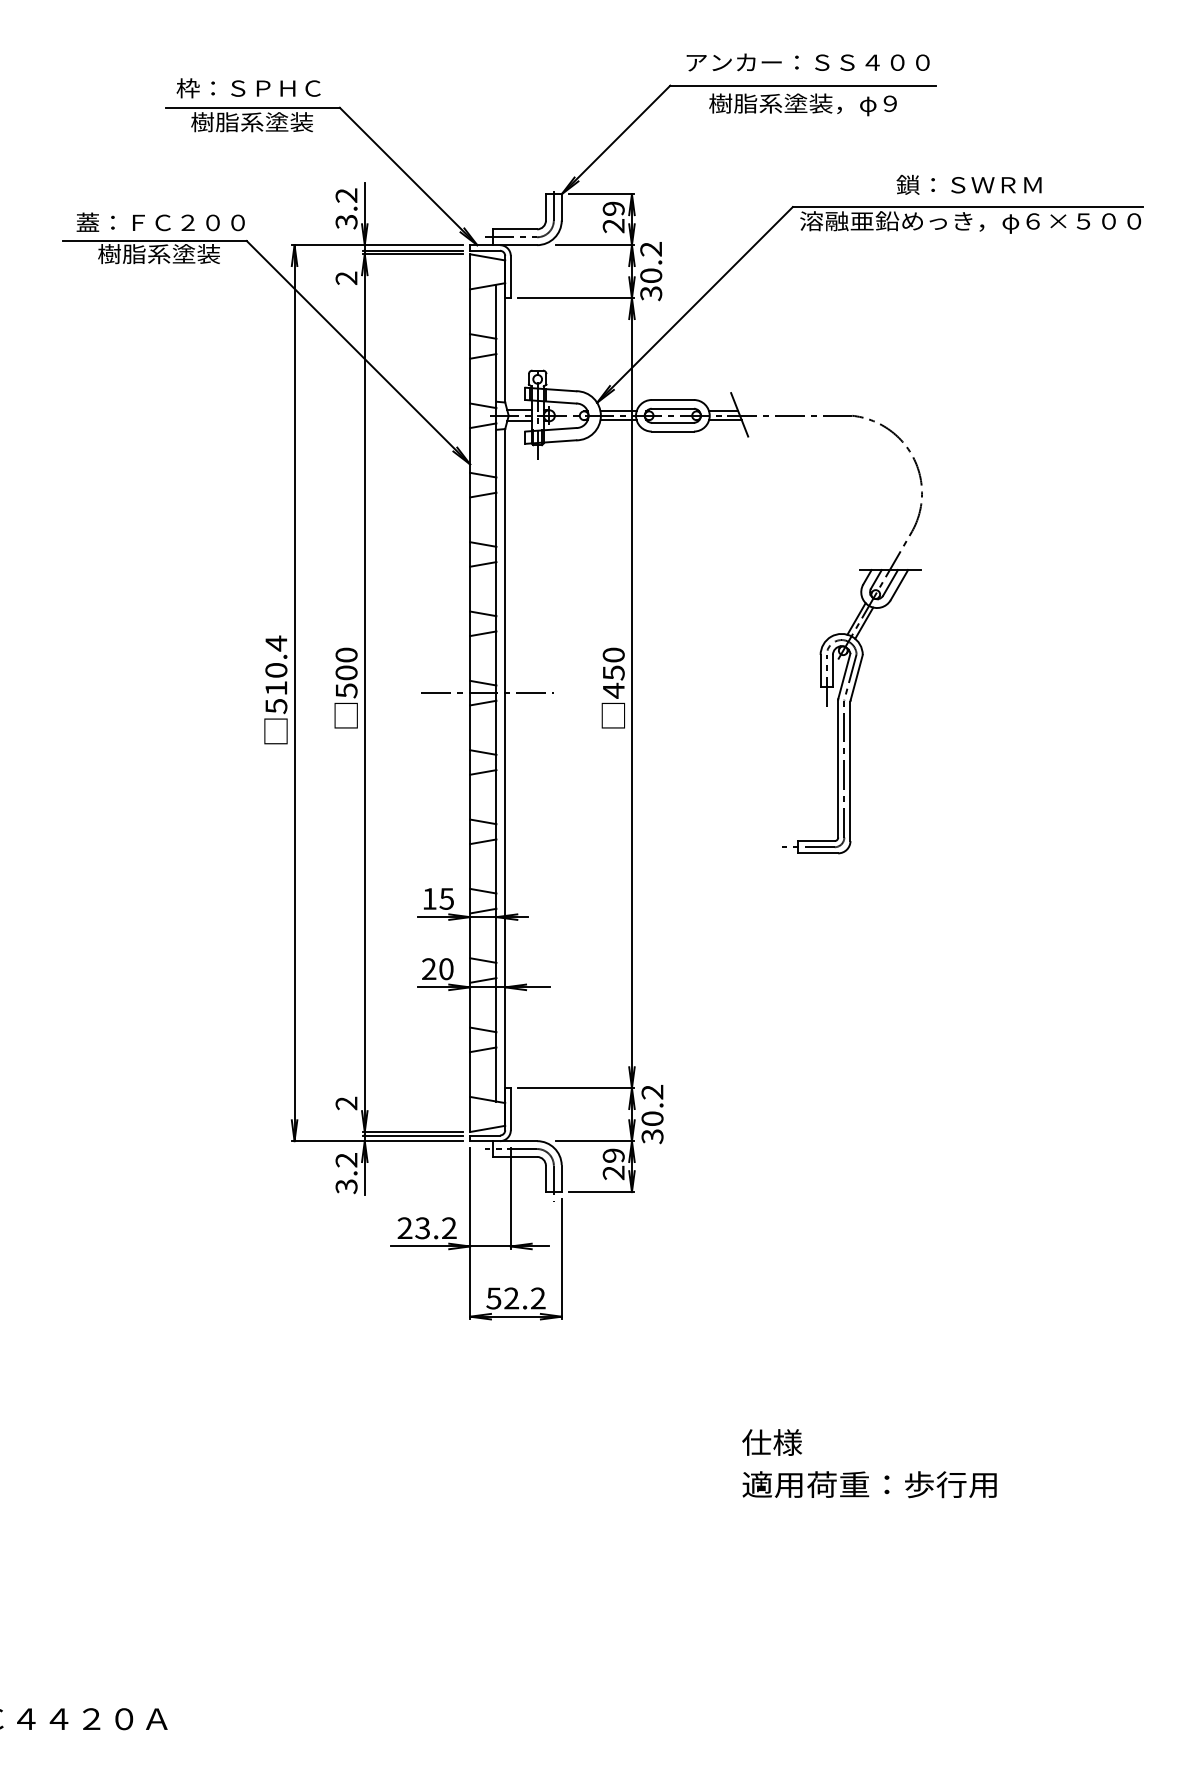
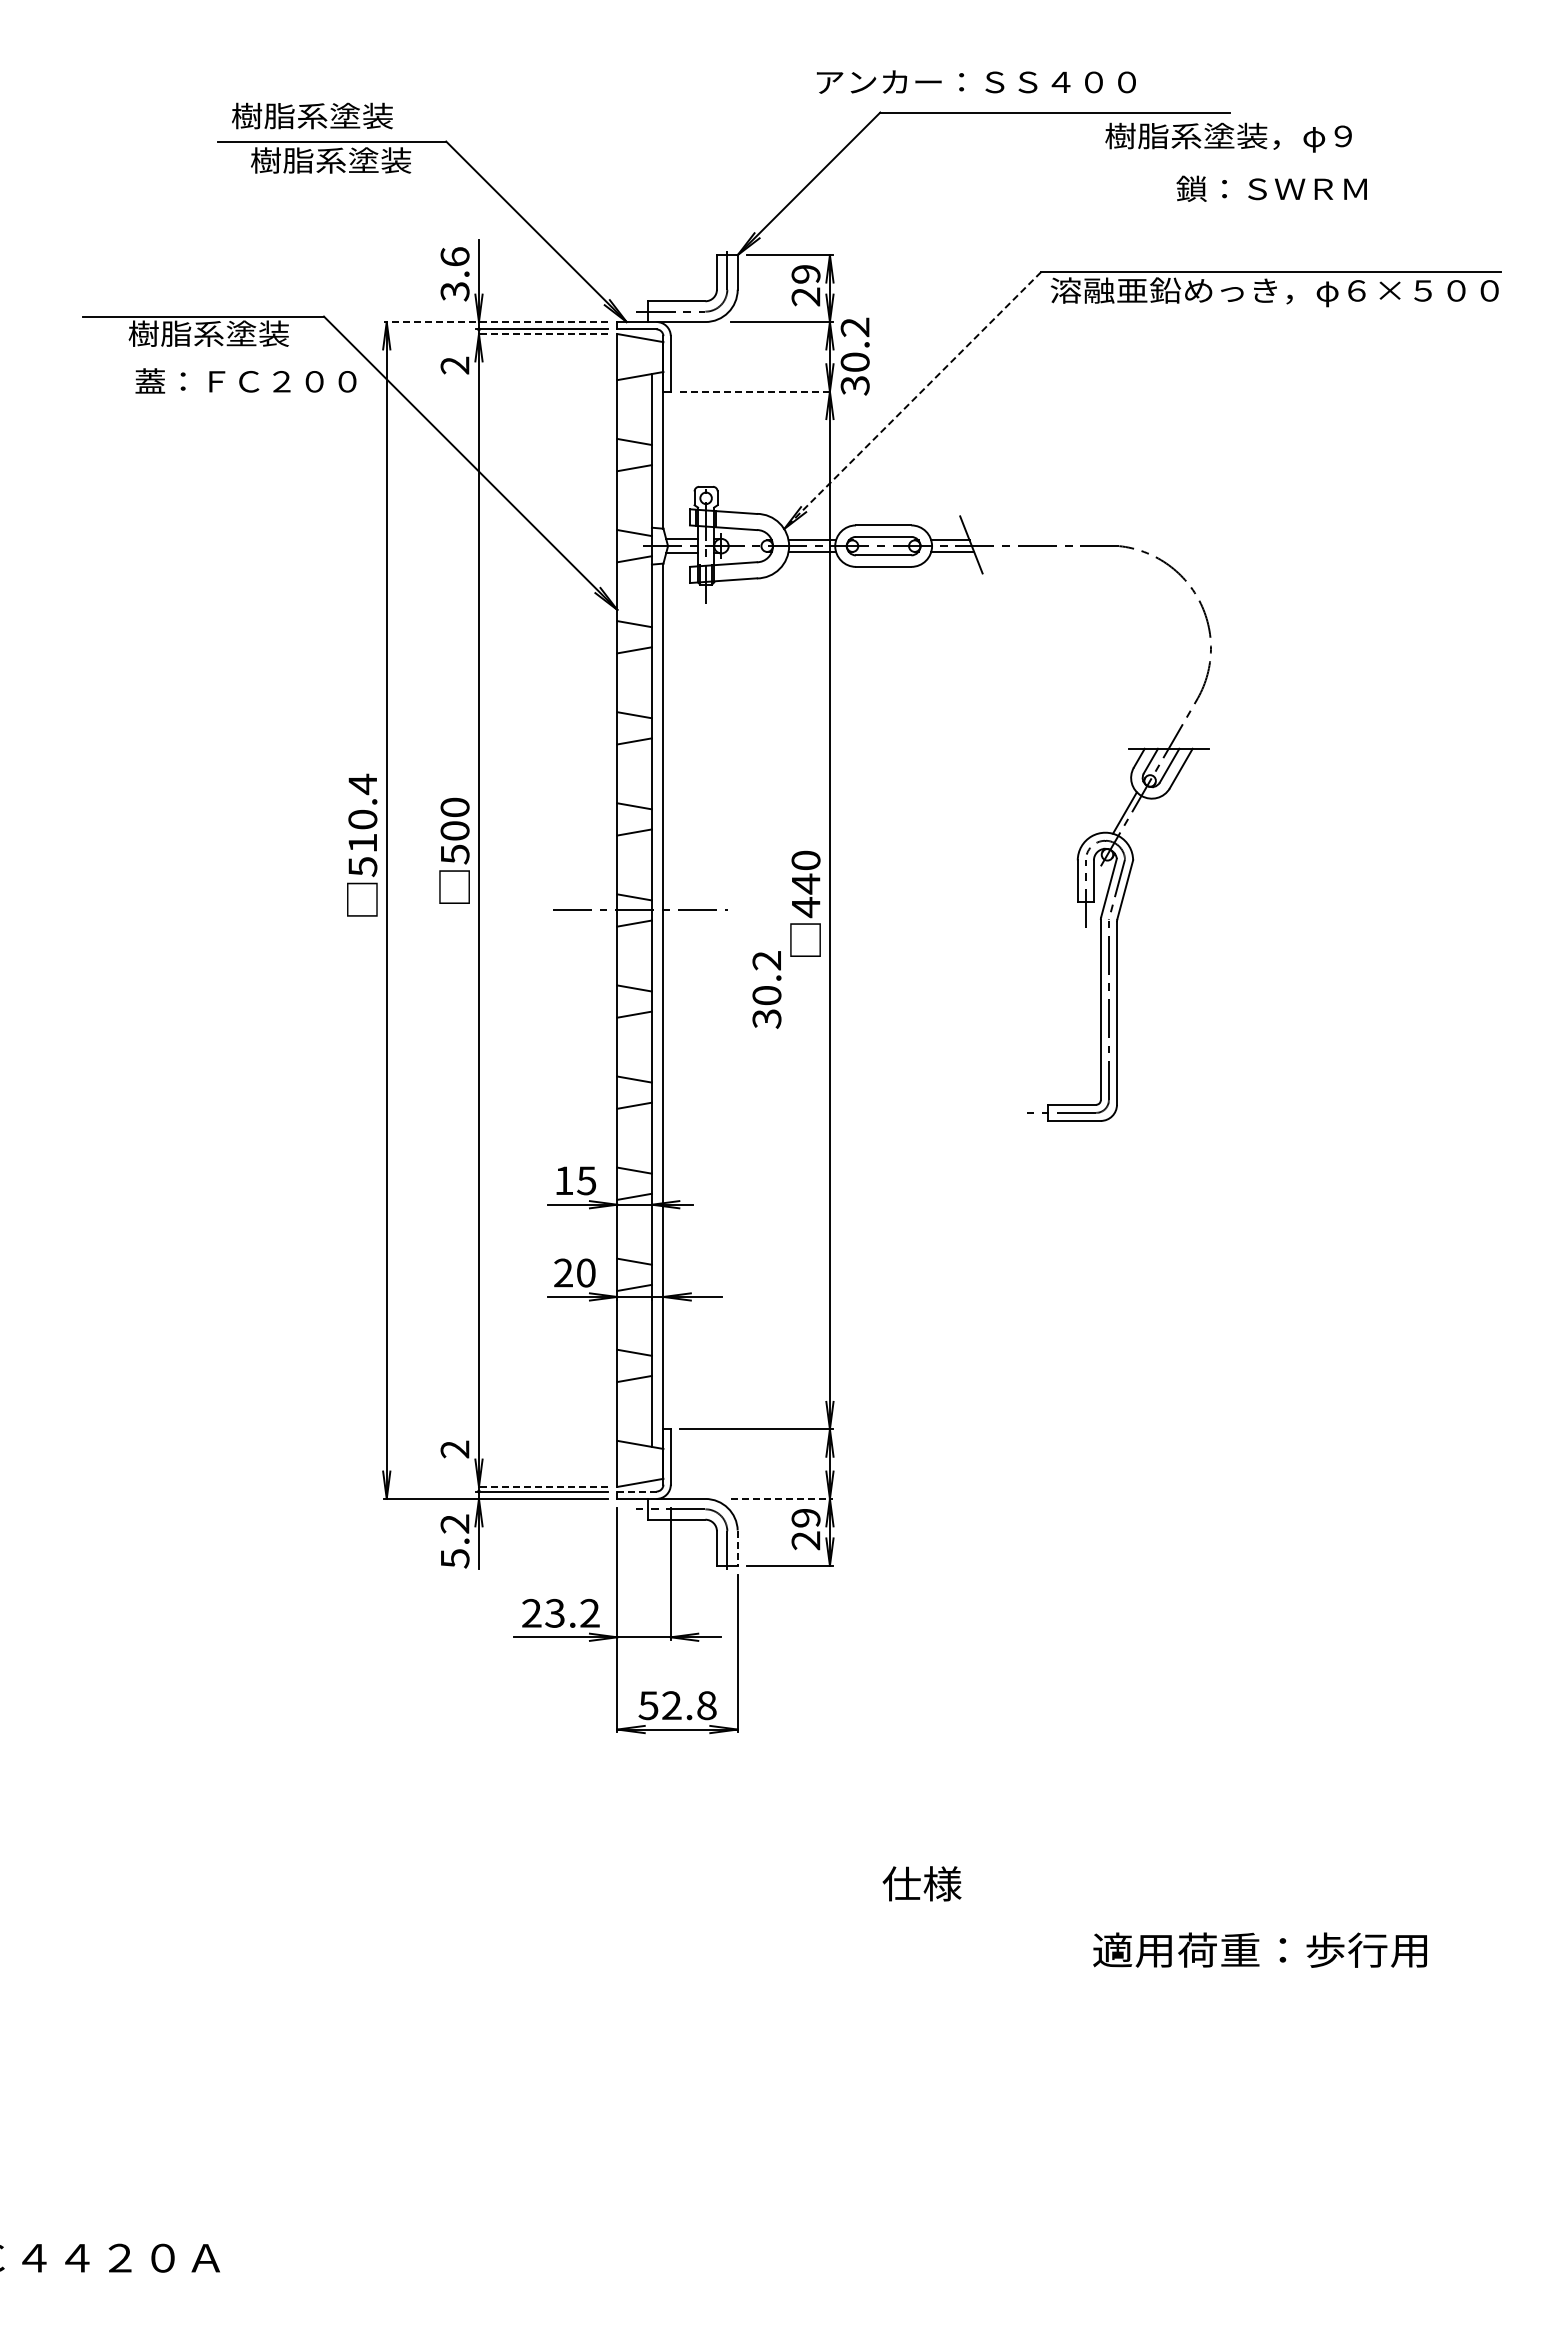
text: (808, 62) -> (976, 81), moved
text: (249, 87) -> (327, 115), 枠：ＳＰＨＣ -> 樹脂系塗装
text: (802, 104) -> (1228, 137), moved
text: (968, 184) -> (1271, 188), moved
text: (346, 195) -> (454, 256), 3.2 -> 3.6
text: (160, 221) -> (245, 380), moved
line: (377, 245) -> (495, 322), solid -> dashed
line: (413, 254) -> (542, 334), solid -> dashed
line: (576, 298) -> (756, 391), solid -> dashed
line: (694, 304) -> (912, 400), solid -> dashed
line: (863, 623) -> (1134, 818), removed
text: (614, 672) -> (806, 883), 450 -> 440
text: (346, 687) -> (454, 850), moved
text: (276, 689) -> (362, 844), moved
text: (652, 1114) -> (766, 989), moved
line: (413, 1131) -> (542, 1486), solid -> dashed
line: (484, 1135) -> (636, 1491), solid -> dashed
line: (595, 1140) -> (781, 1498), solid -> dashed
line: (561, 1179) -> (737, 1549), solid -> dashed
text: (346, 1186) -> (454, 1558), 3.2 -> 5.2
text: (537, 1298) -> (706, 1705), 52.2 -> 52.8
text: (771, 1442) -> (921, 1883), moved
text: (869, 1484) -> (1259, 1949), moved

